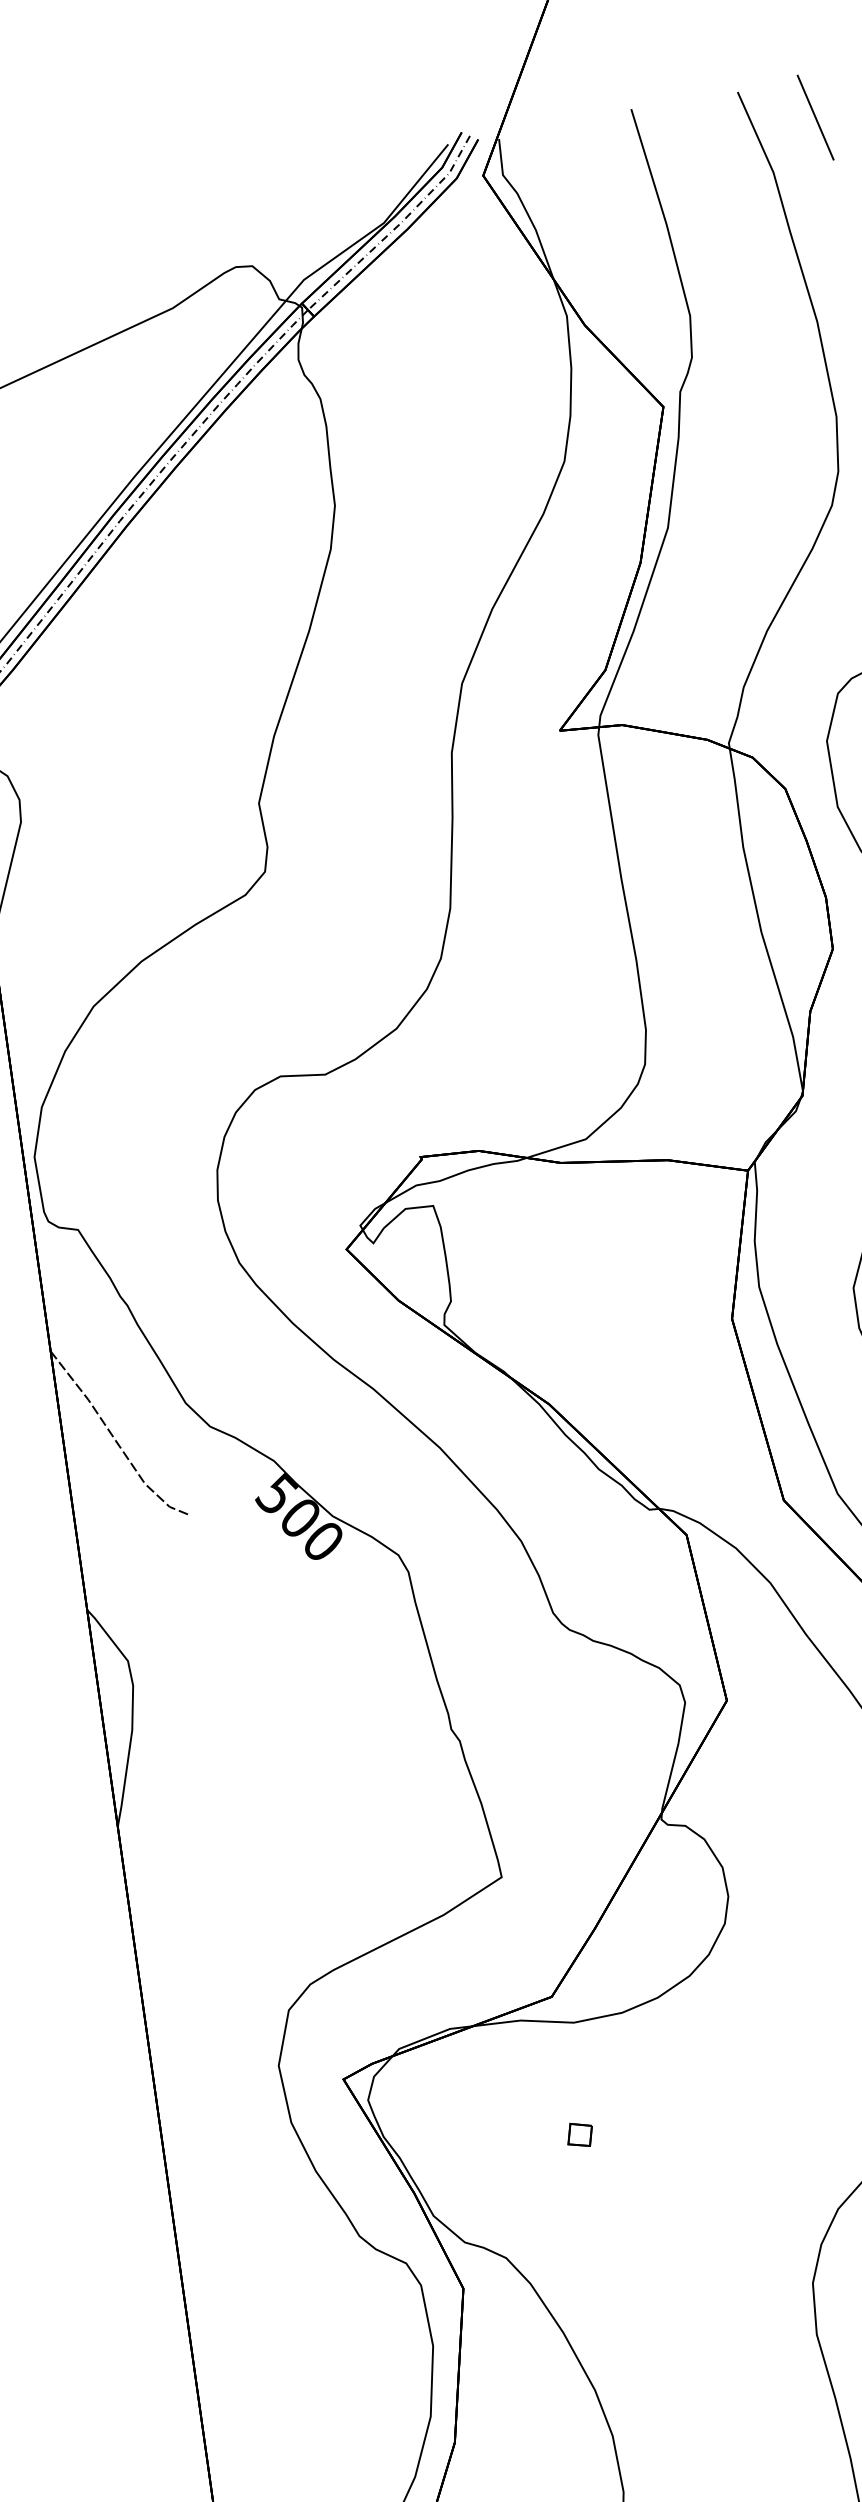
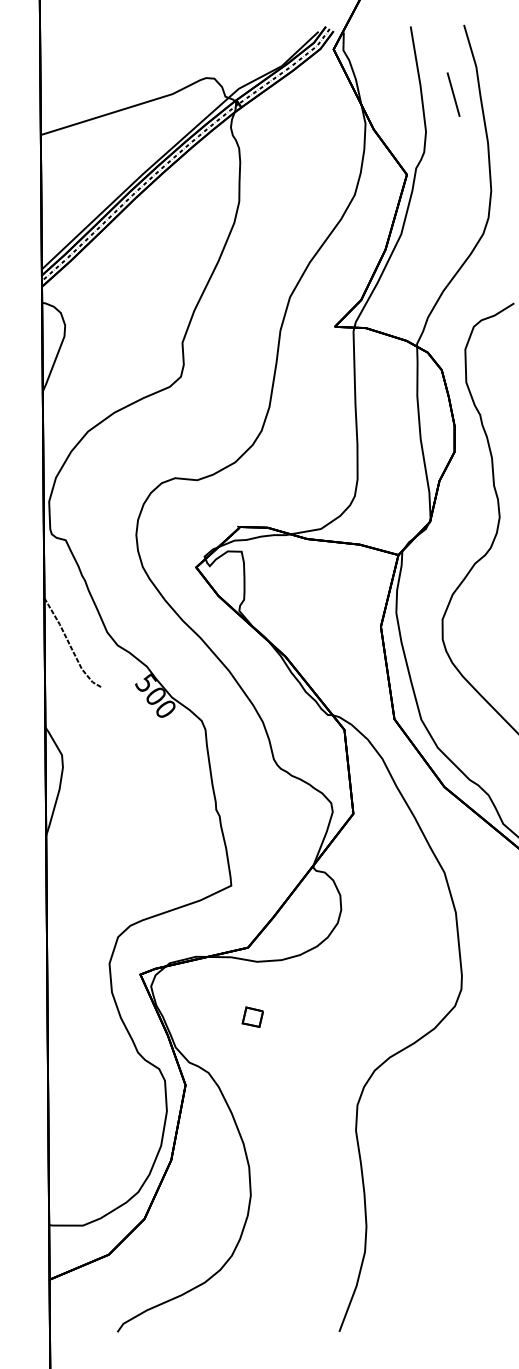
line: (815, 117) -> (453, 94), moved
part: (579, 2135) -> (252, 1017), size x1.6

